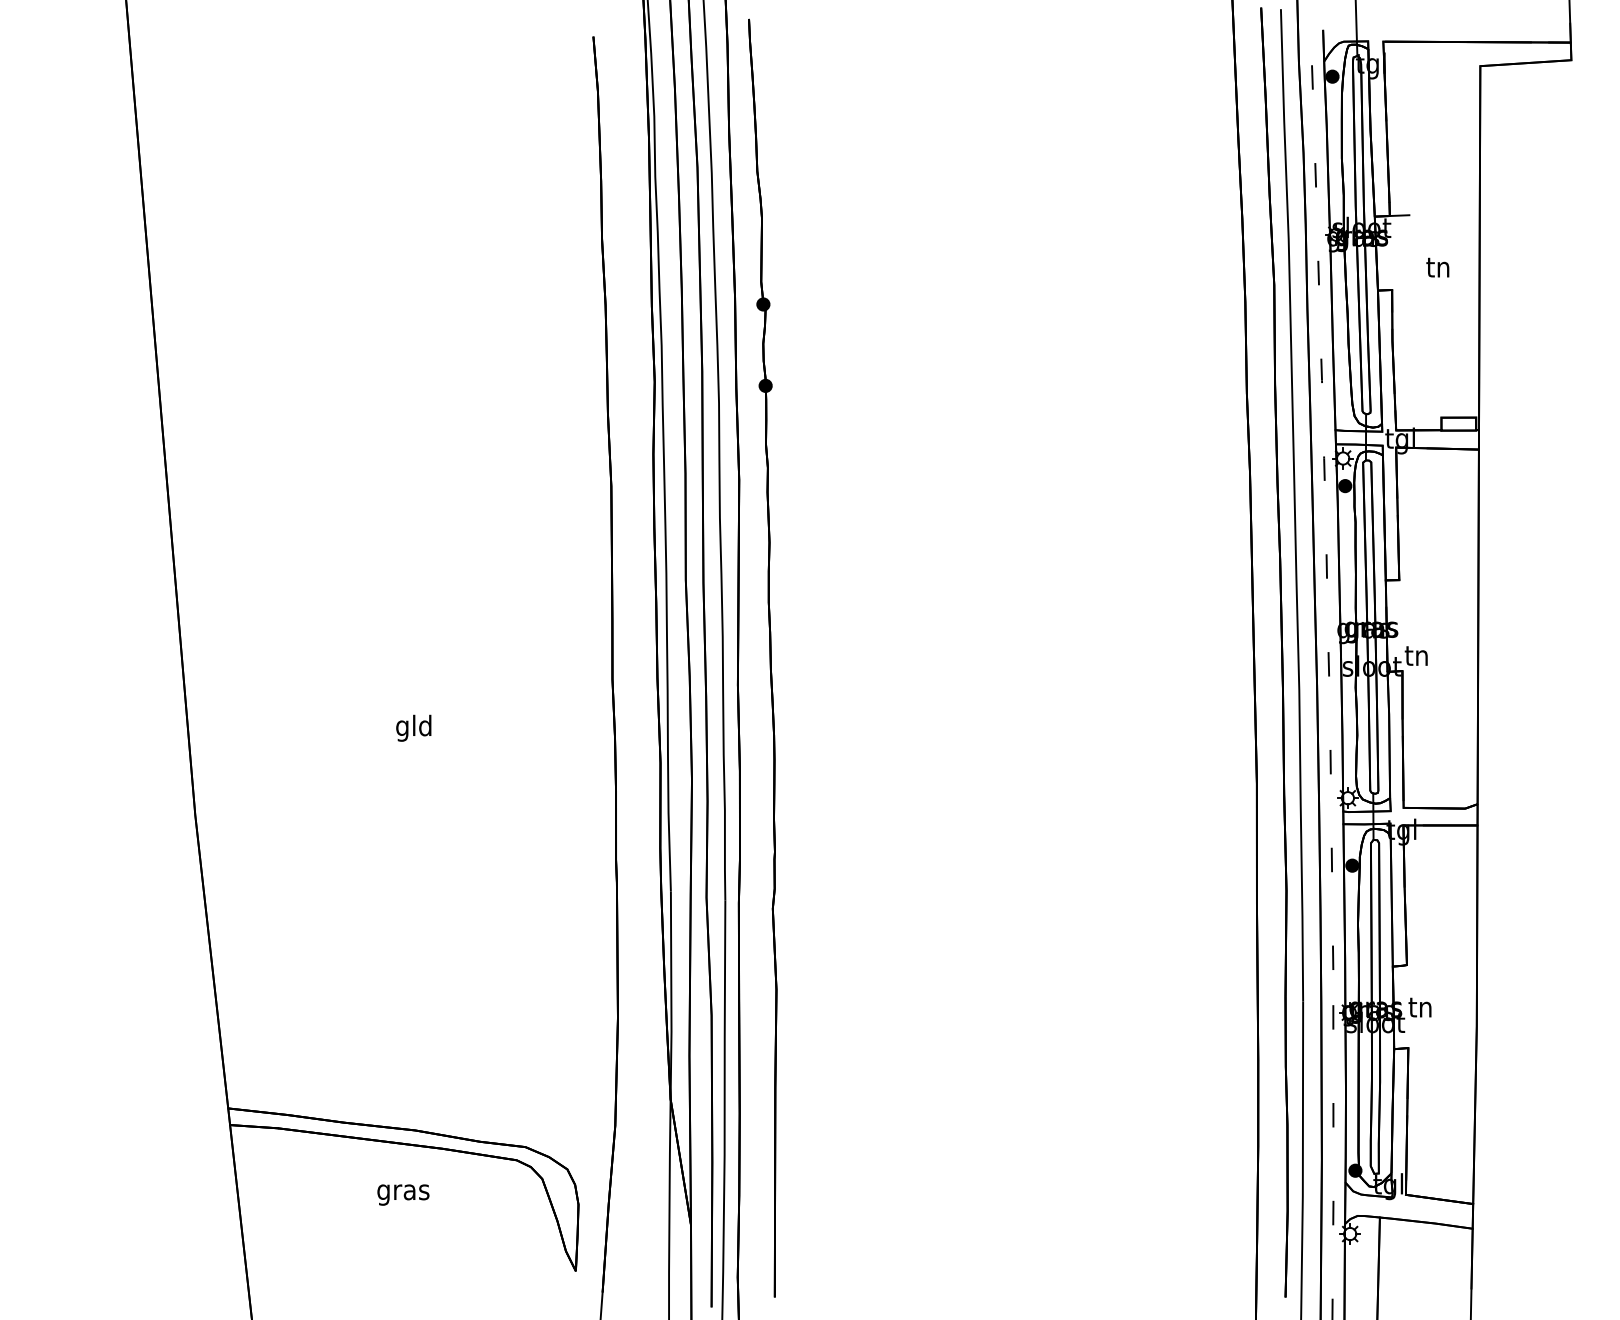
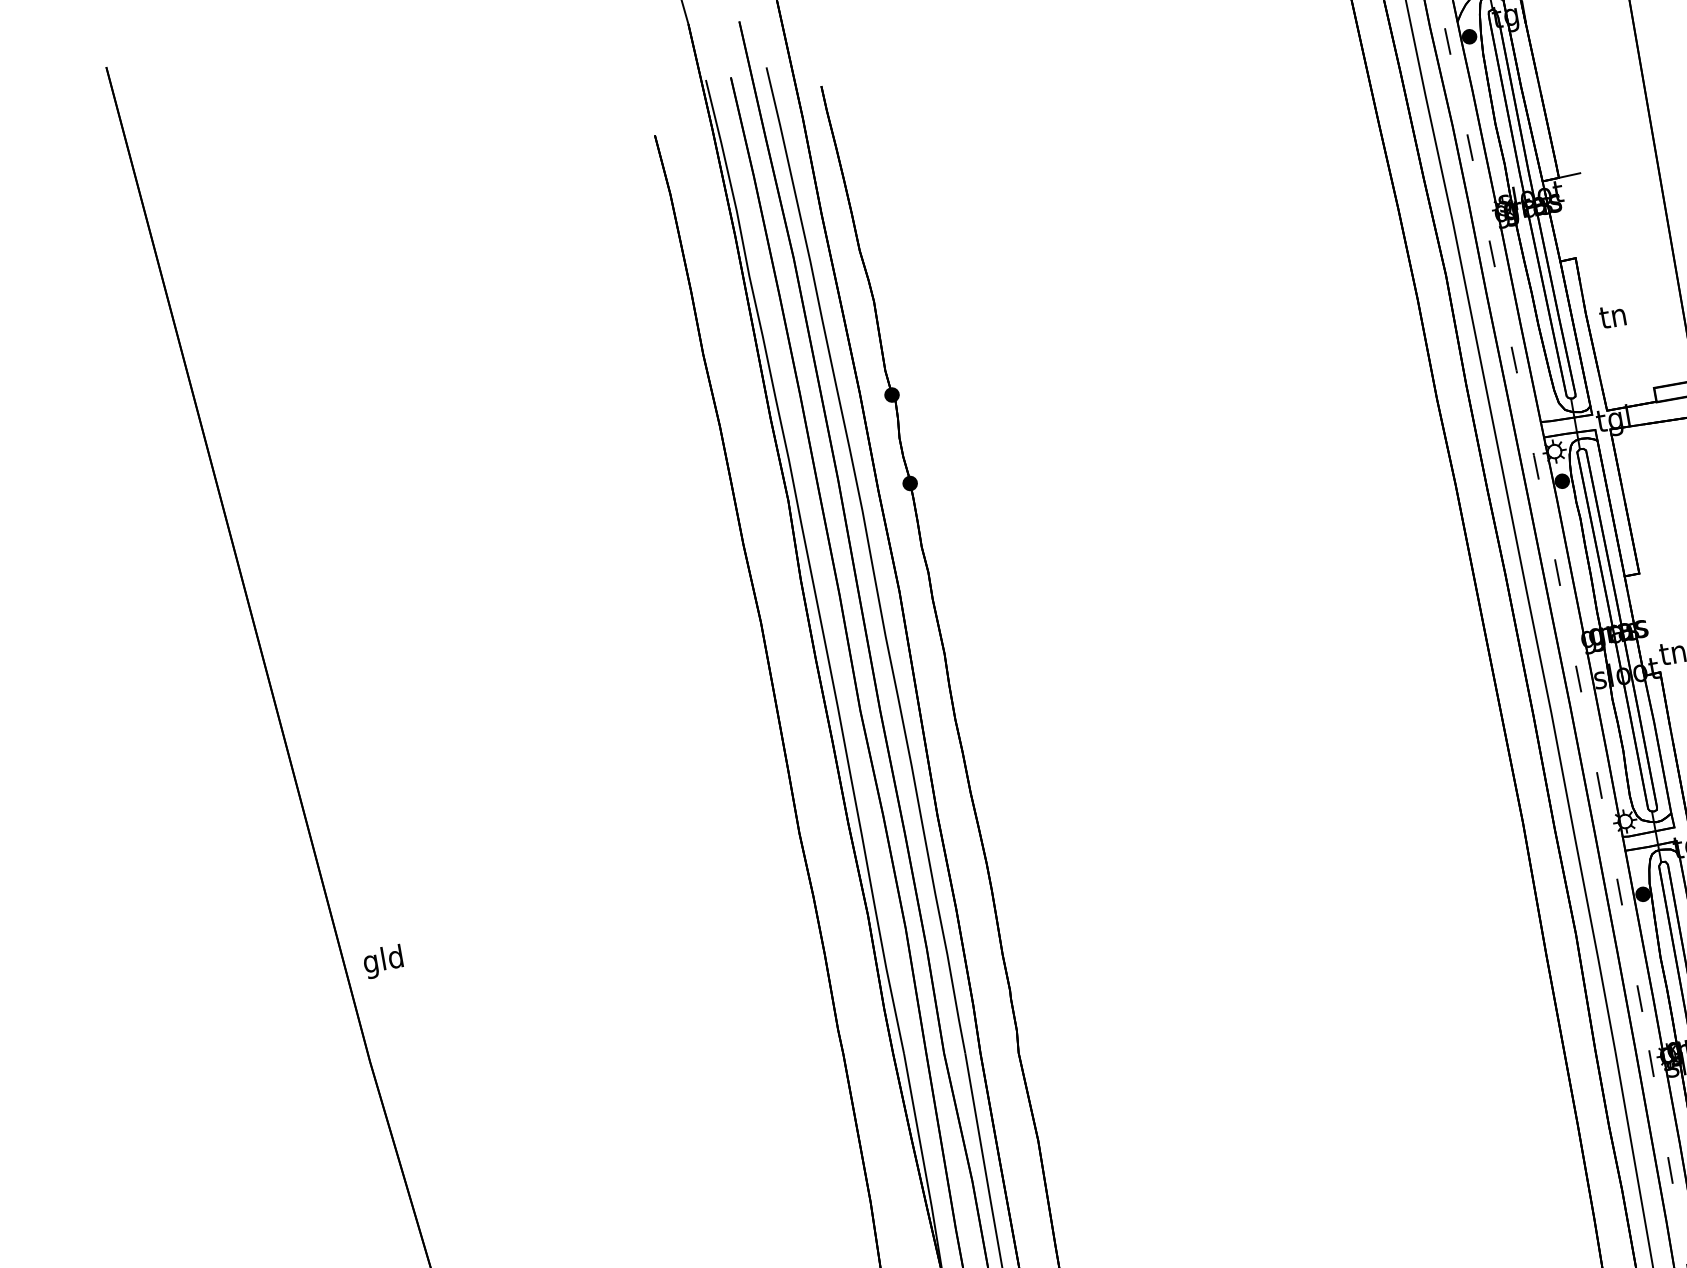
text: (1437, 267) -> (1612, 316), moved
text: (413, 727) -> (382, 960), moved

